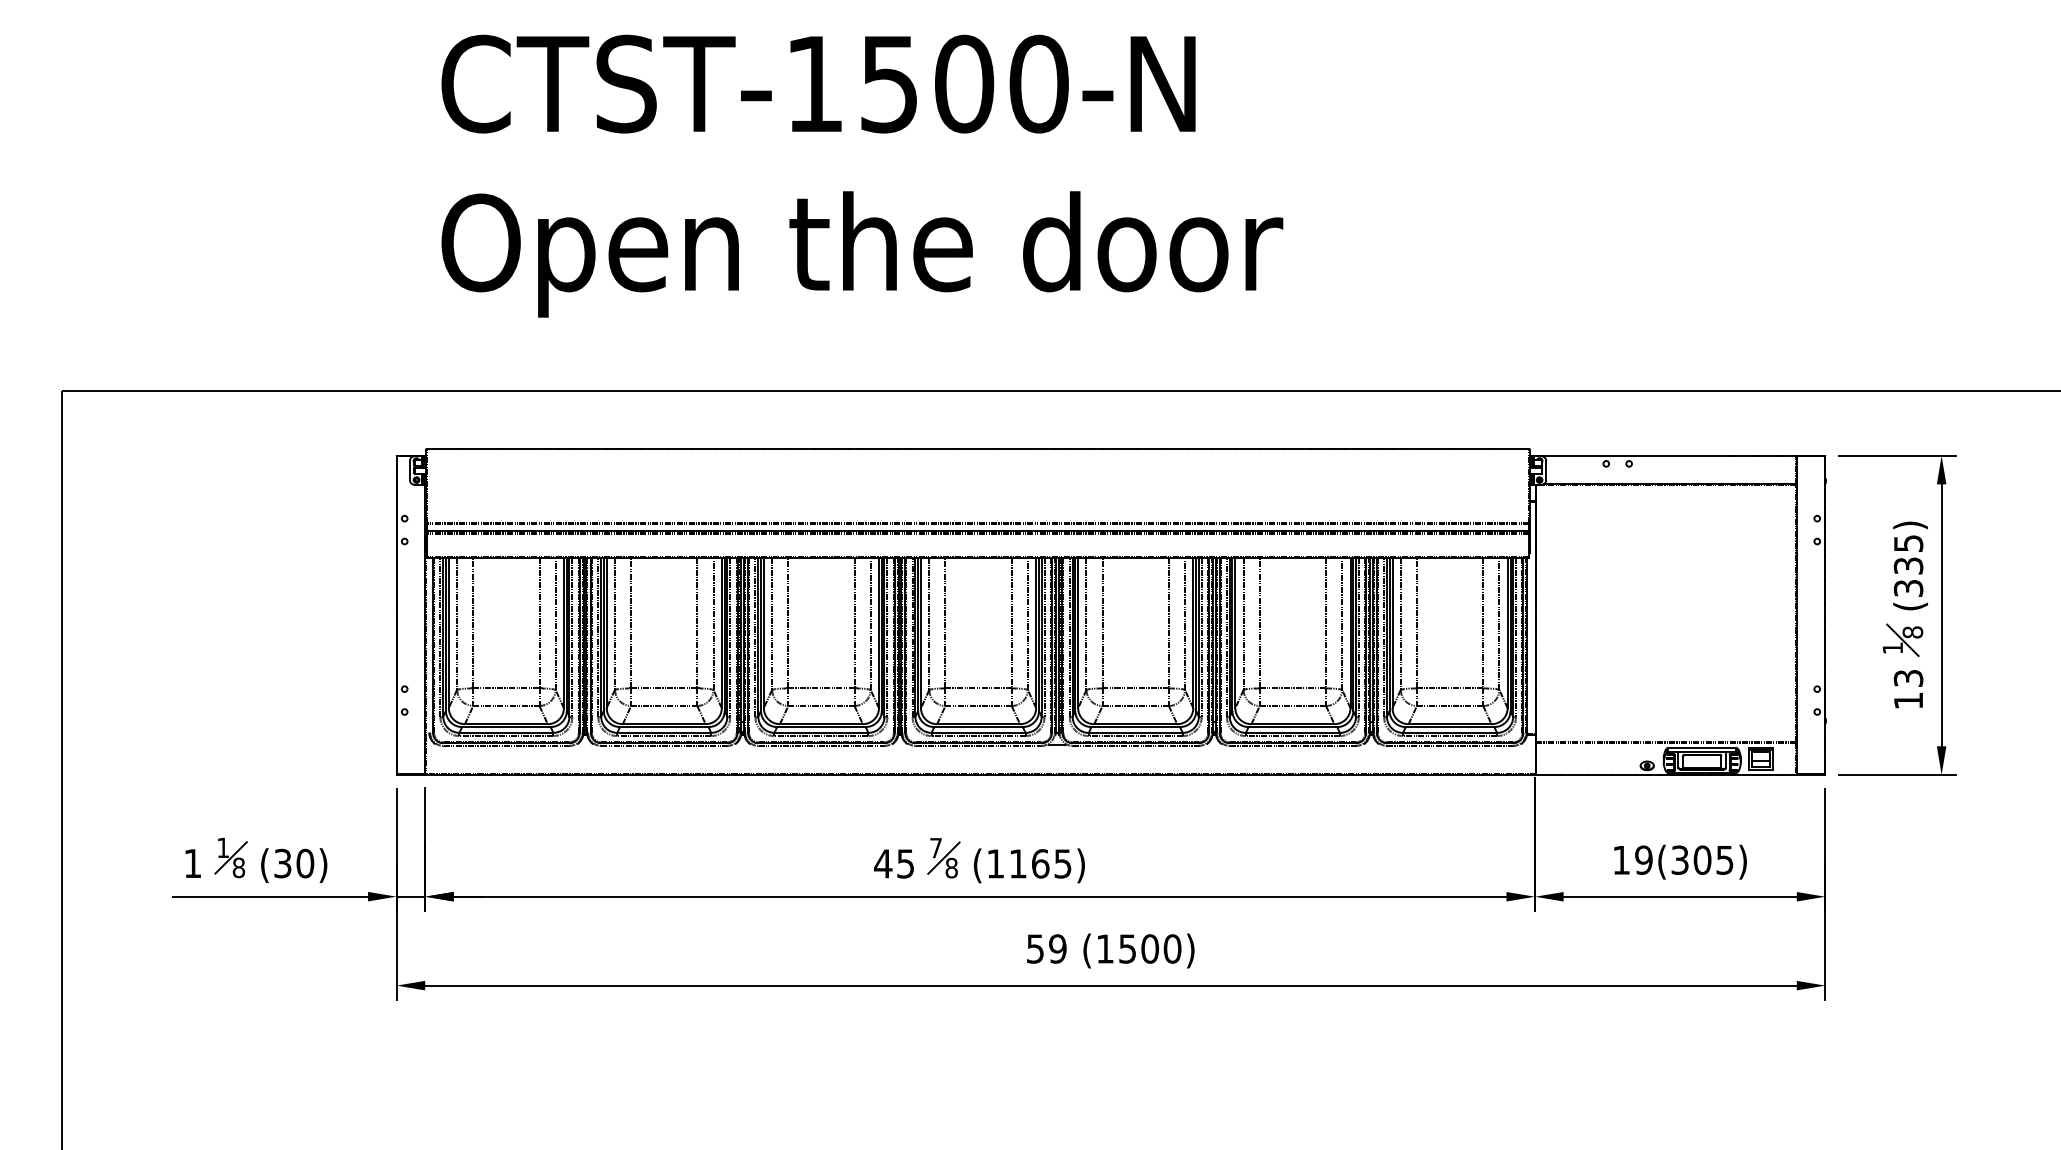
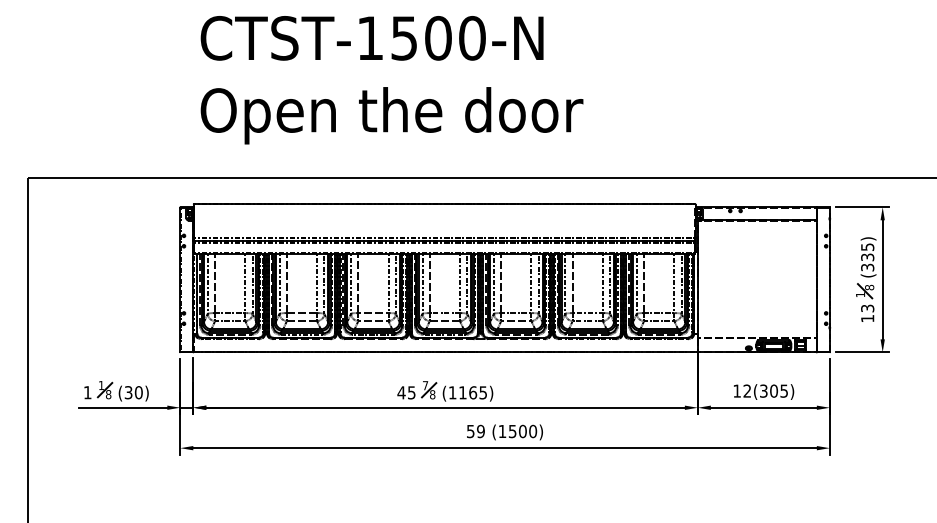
text: (1644, 858) -> (747, 390), 19(305) -> 12(305)

